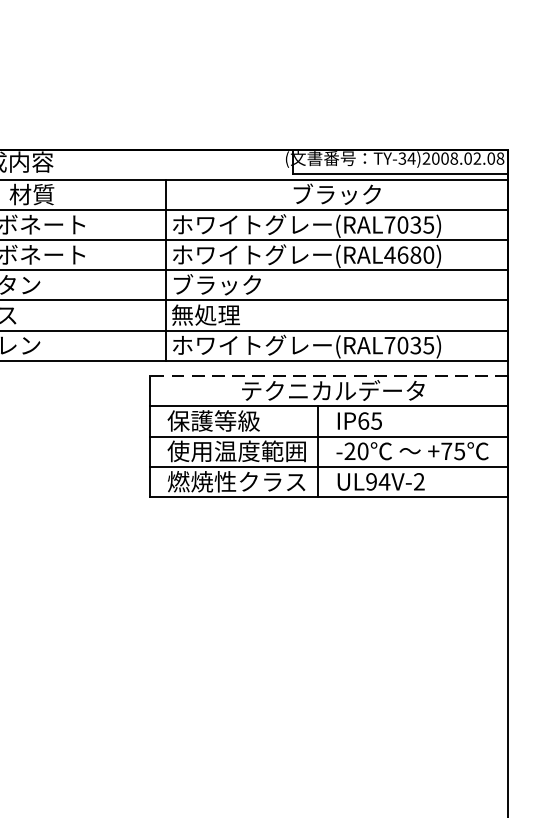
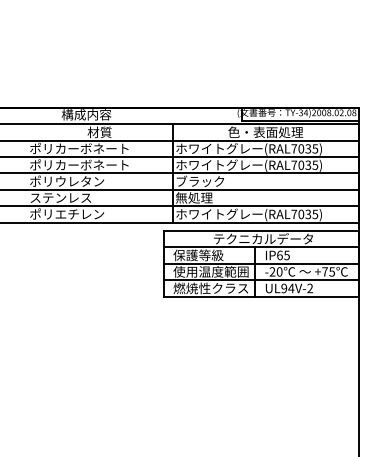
text: (337, 194) -> (265, 132), ブラック -> 色・表面処理
text: (408, 253) -> (304, 164), (RAL4680) -> (RAL7035)
line: (327, 375) -> (260, 230), dashed -> solid

